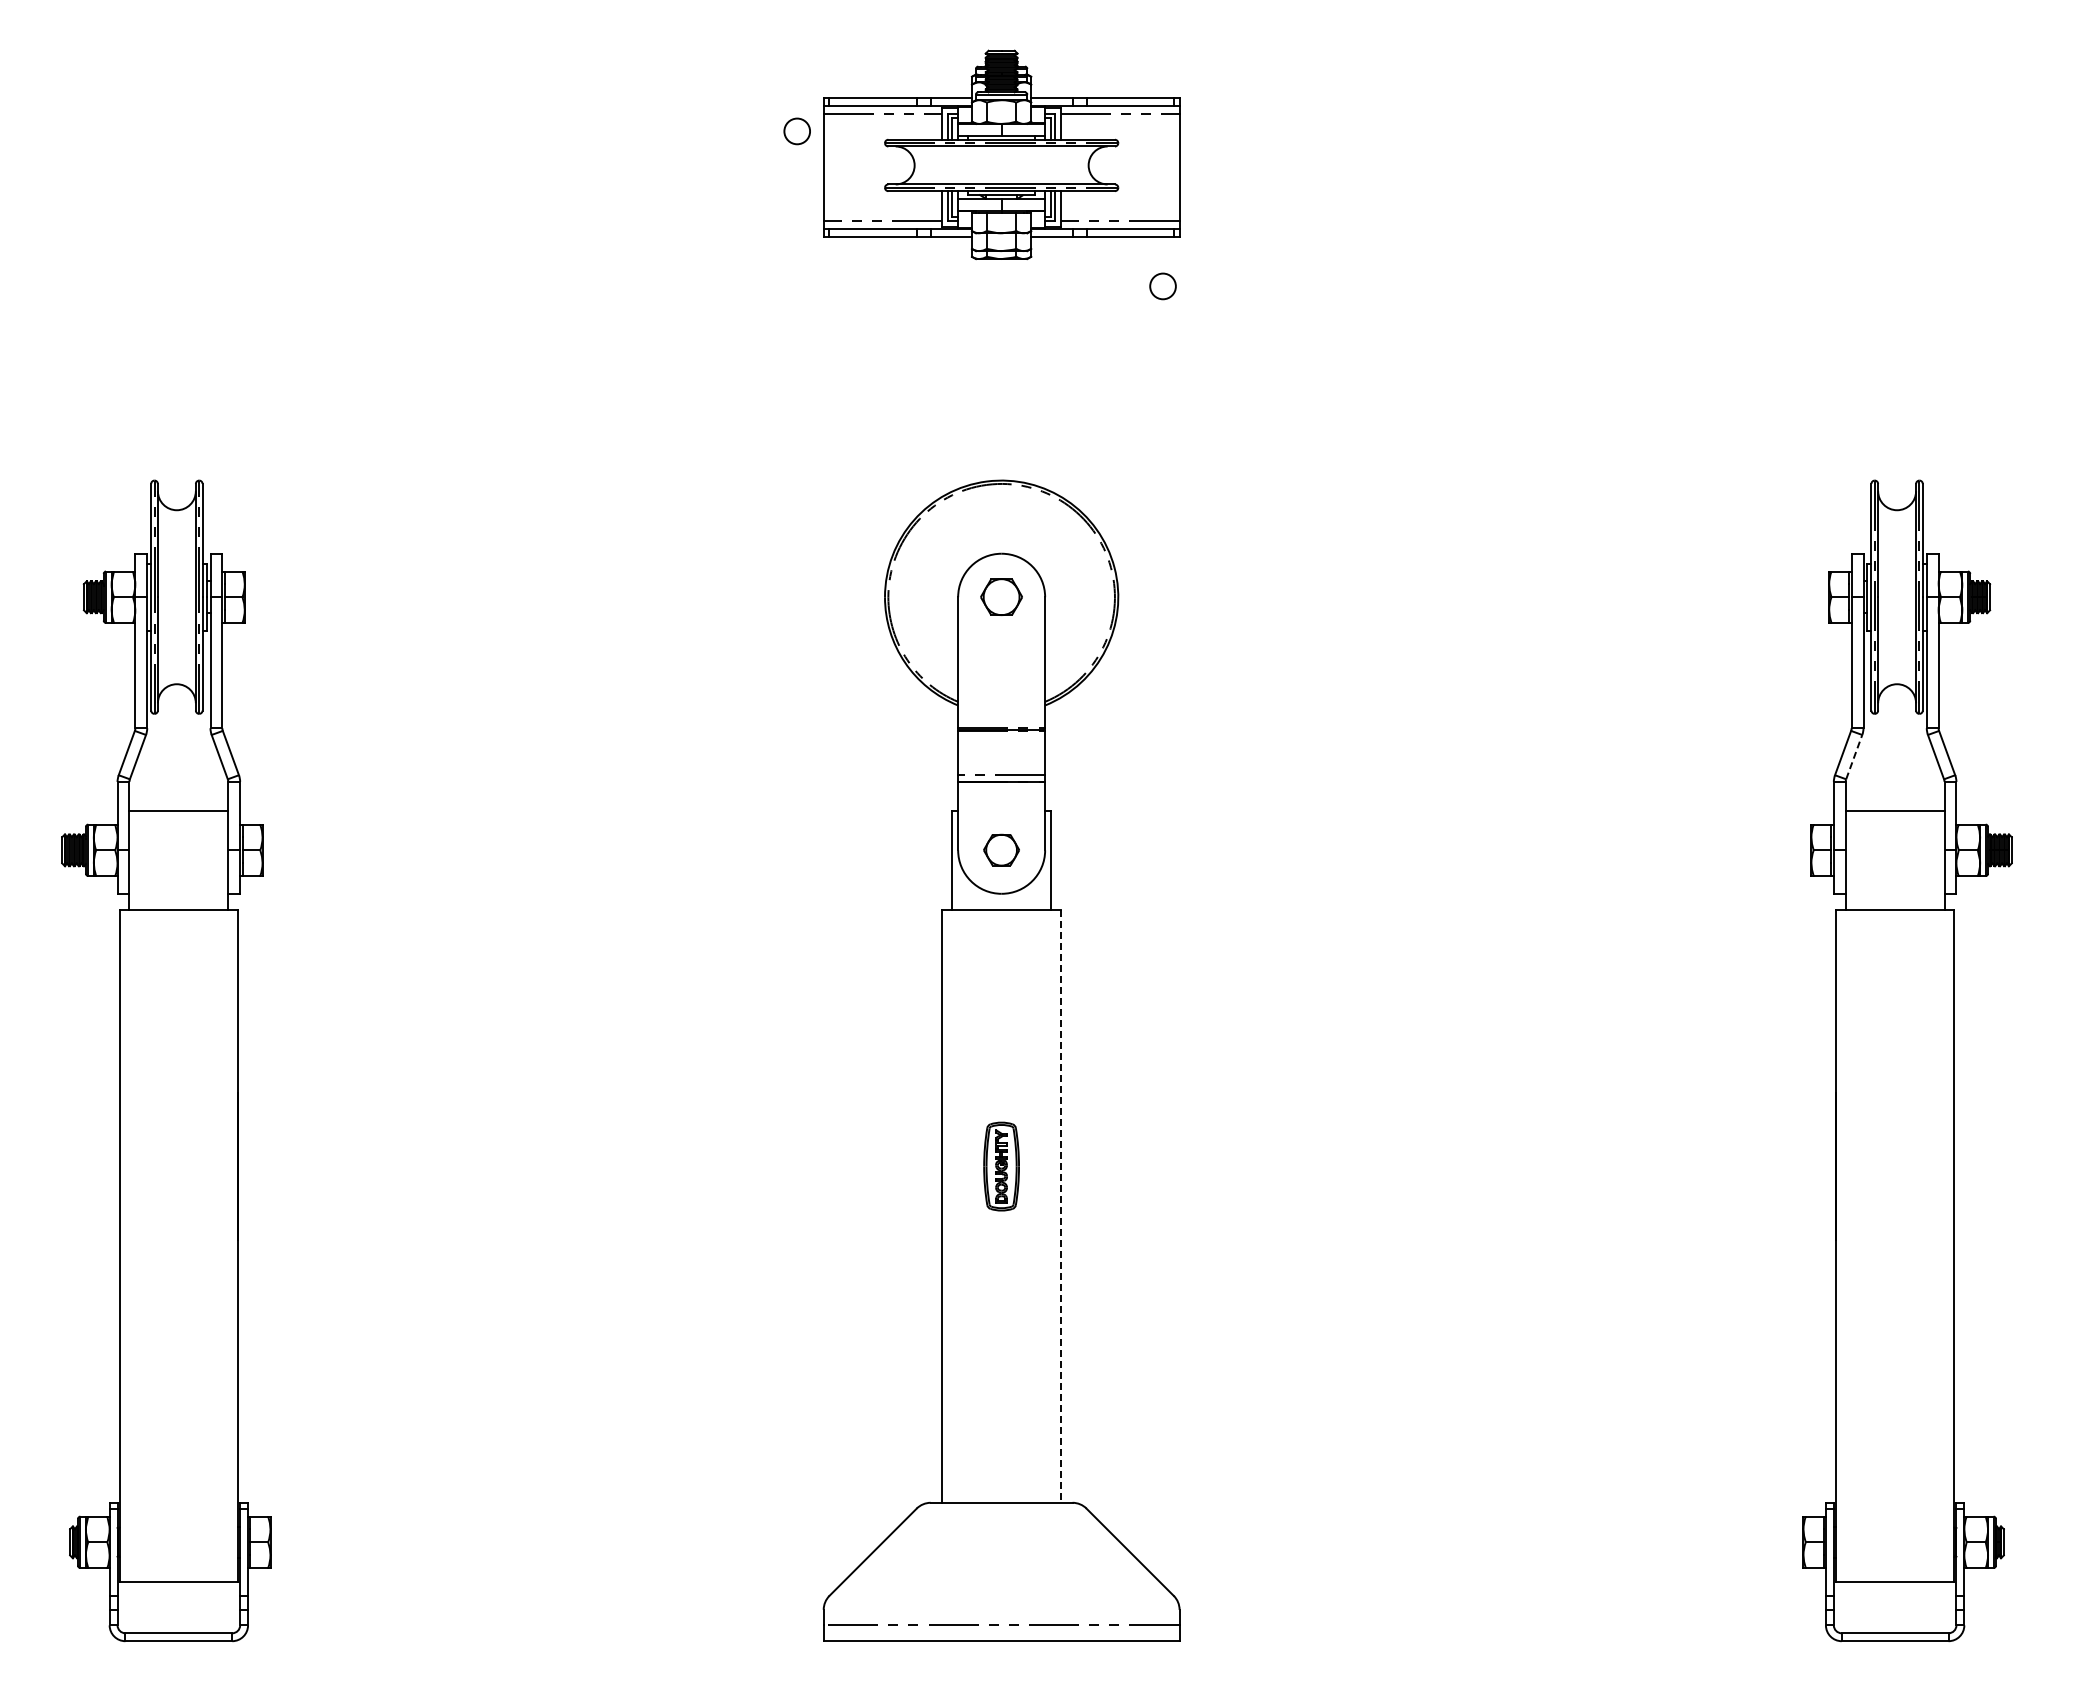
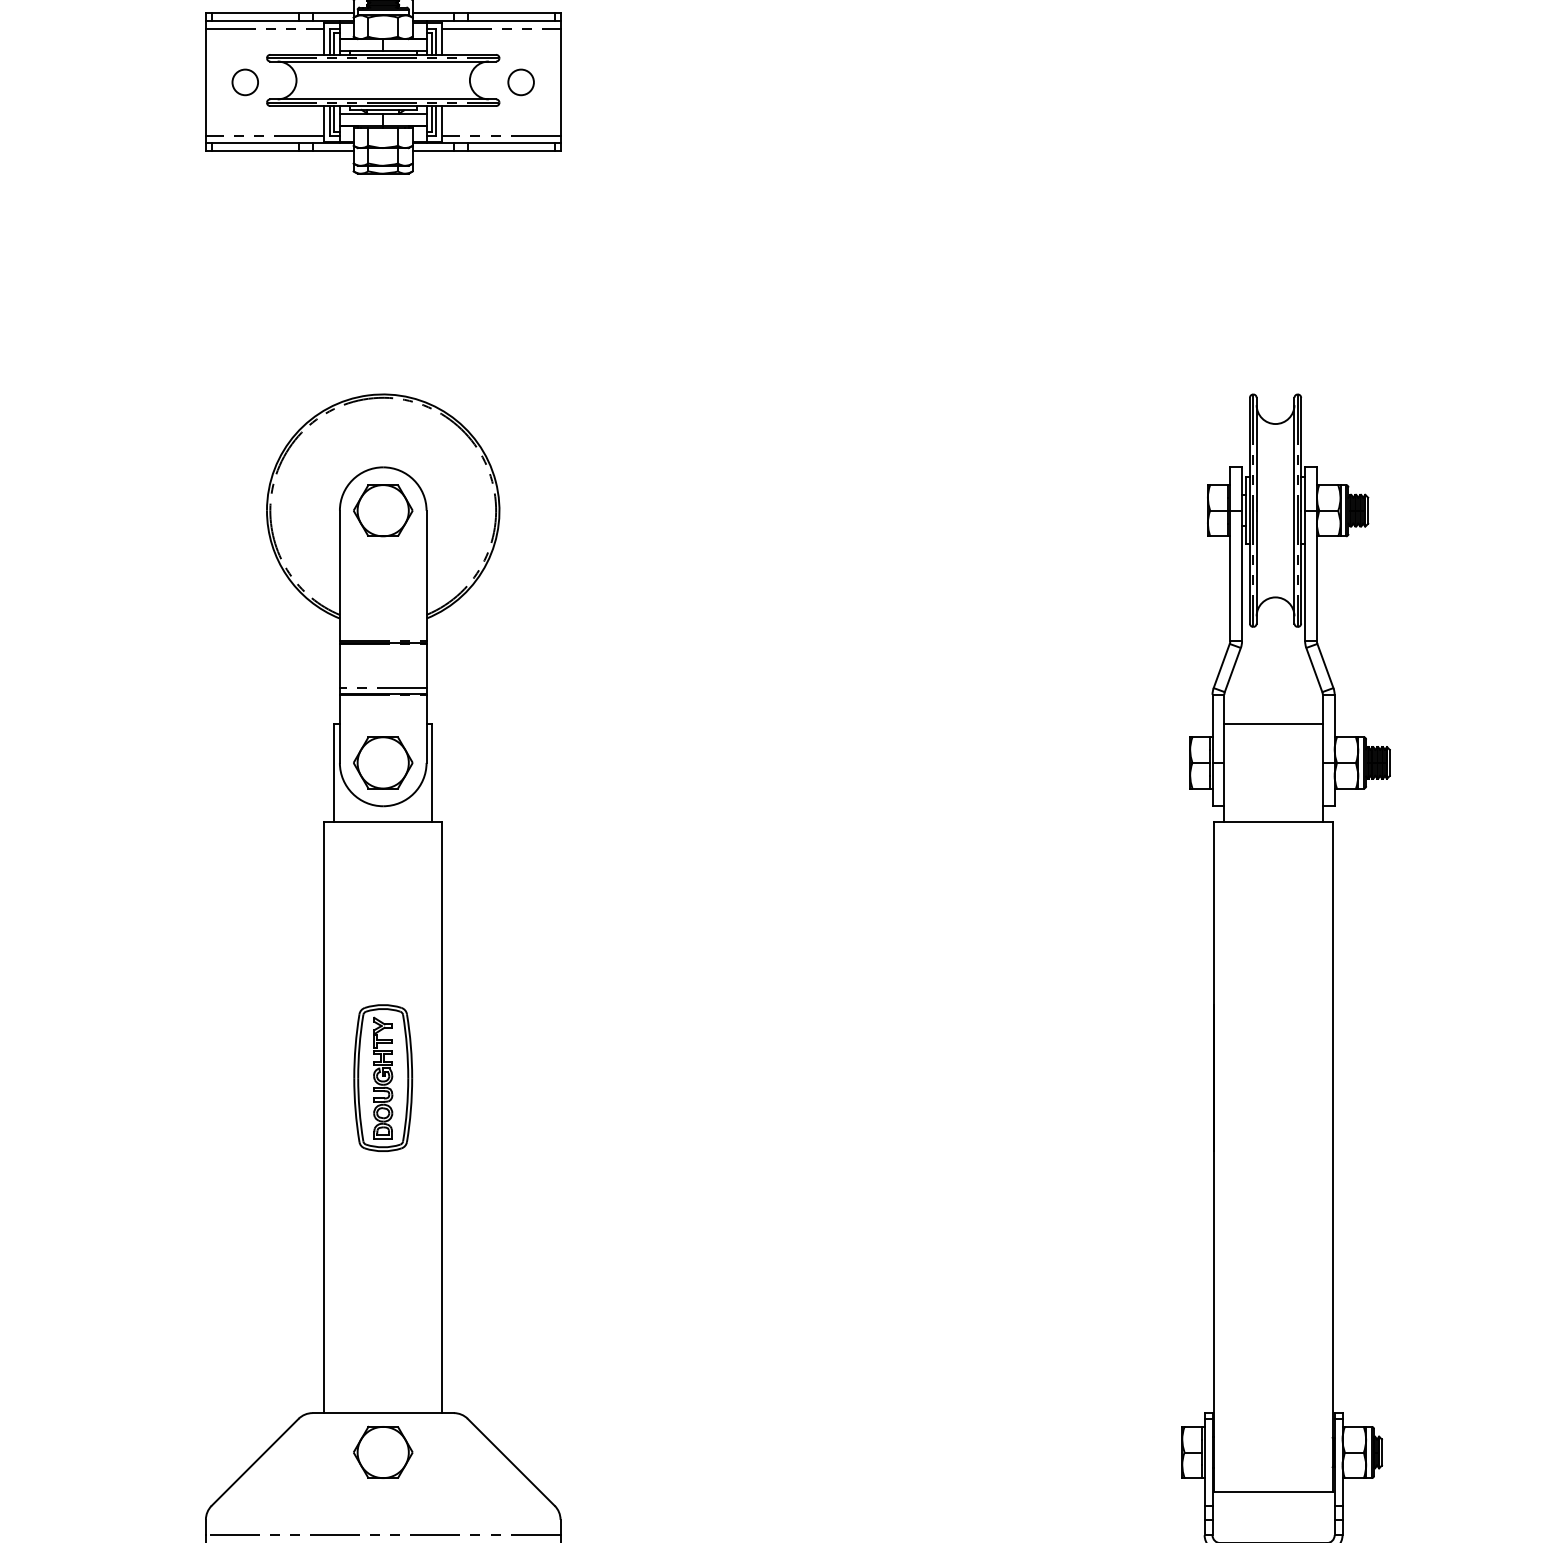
circle: (796, 131) -> (244, 82), moved
circle: (1162, 286) -> (520, 82), moved
part: (1001, 596) -> (383, 509), size x1.43
line: (1854, 757) -> (1233, 670), dashed -> solid
part: (1001, 849) -> (383, 762), size x1.67
part: (1001, 1166) -> (383, 1077), size x1.67
line: (1060, 1206) -> (441, 1117), dashed -> solid
part: (1001, 1541) -> (383, 1451), added

